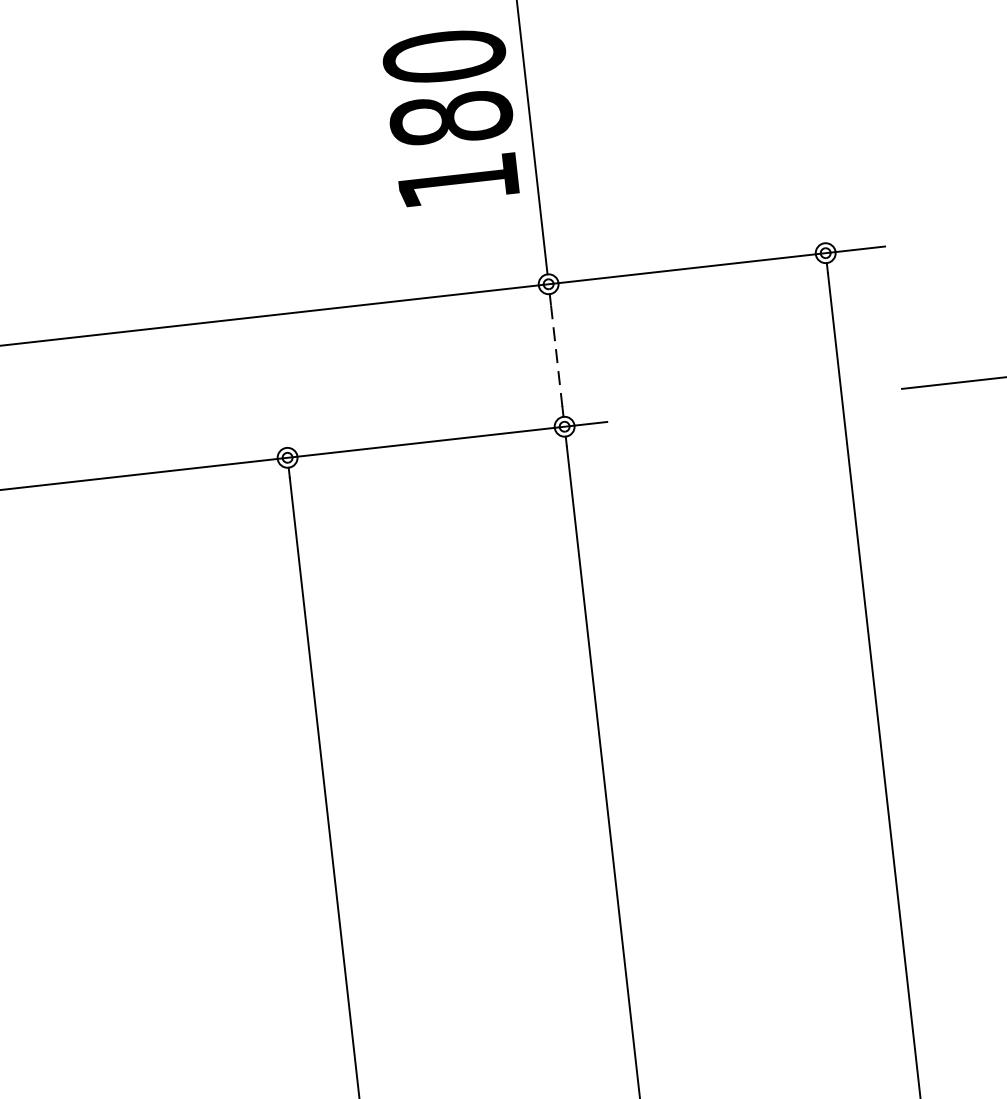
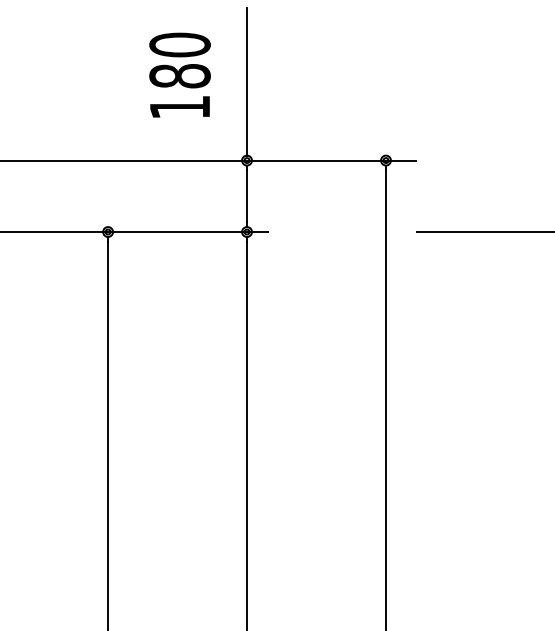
text: (449, 115) -> (179, 74), moved
line: (557, 355) -> (247, 196), dashed -> solid

